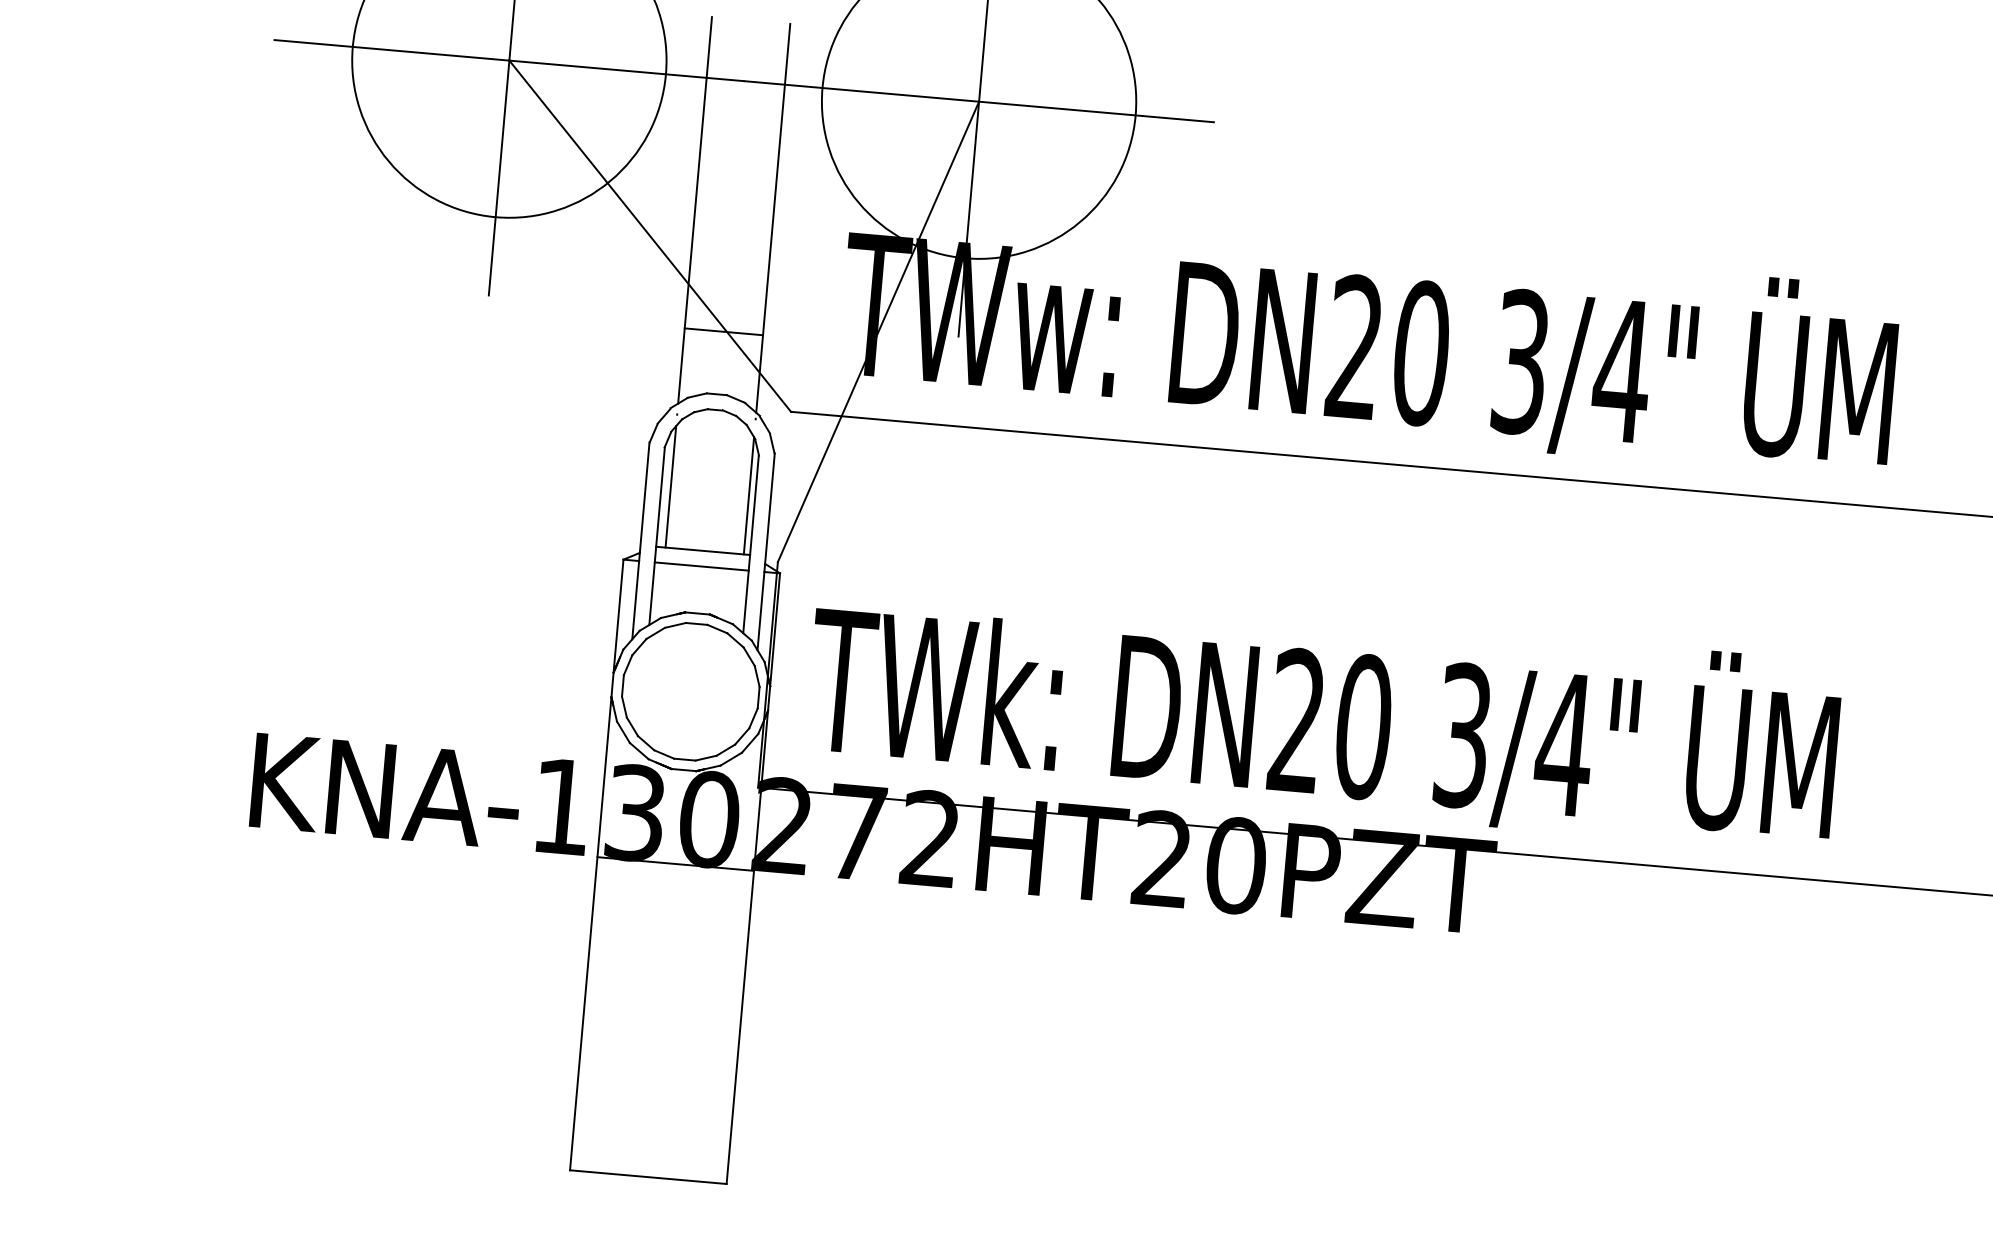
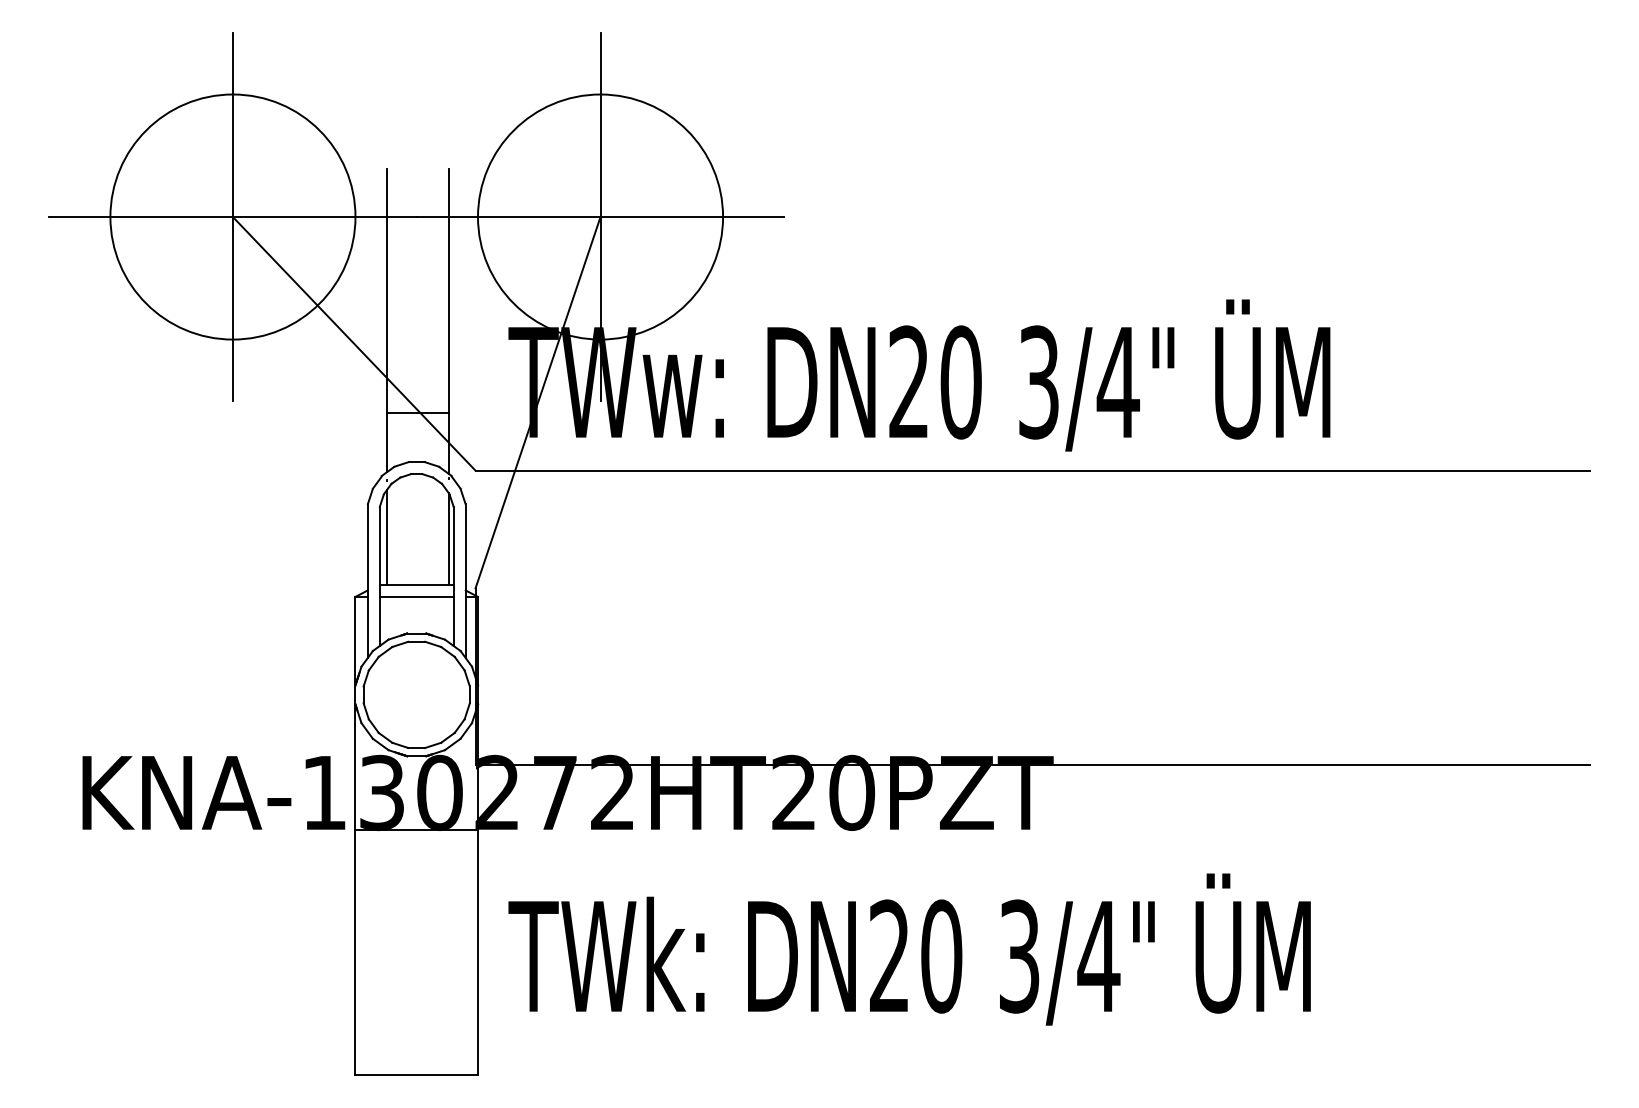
text: (1323, 714) -> (909, 949), moved

